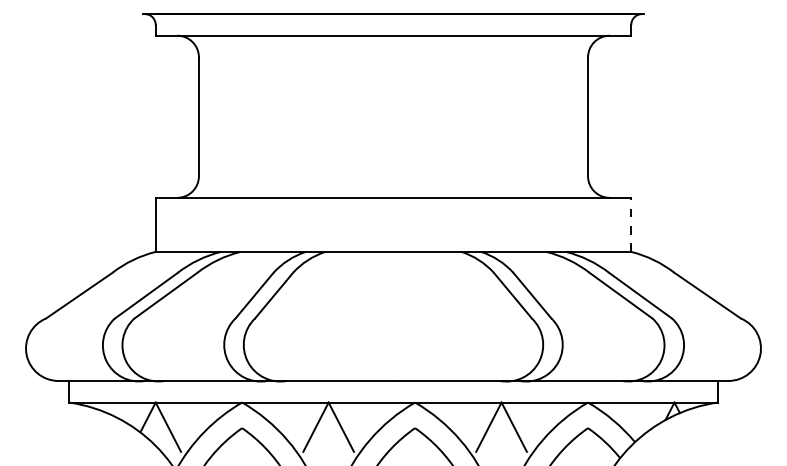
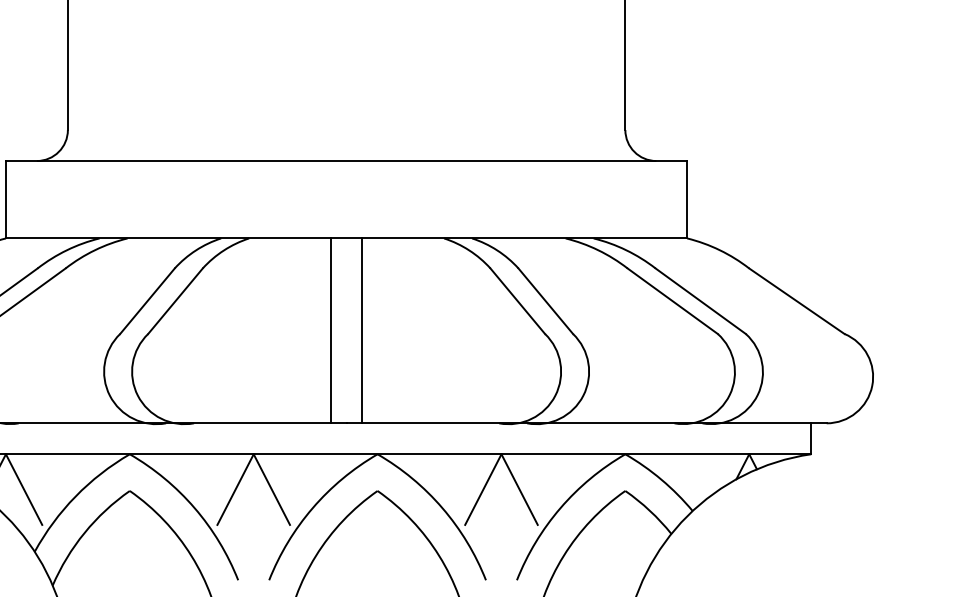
line: (631, 224) -> (687, 199), dashed -> solid
line: (382, 315) -> (330, 329), added
line: (404, 315) -> (362, 329), added

